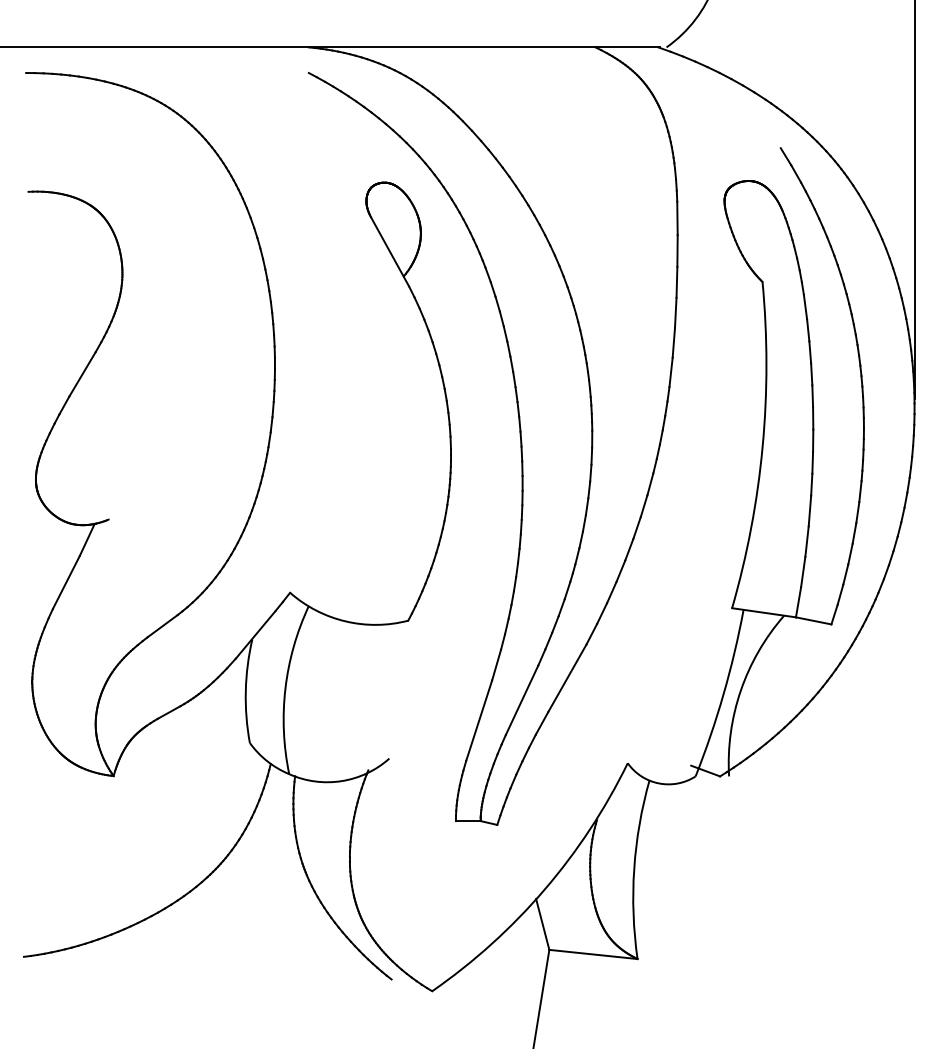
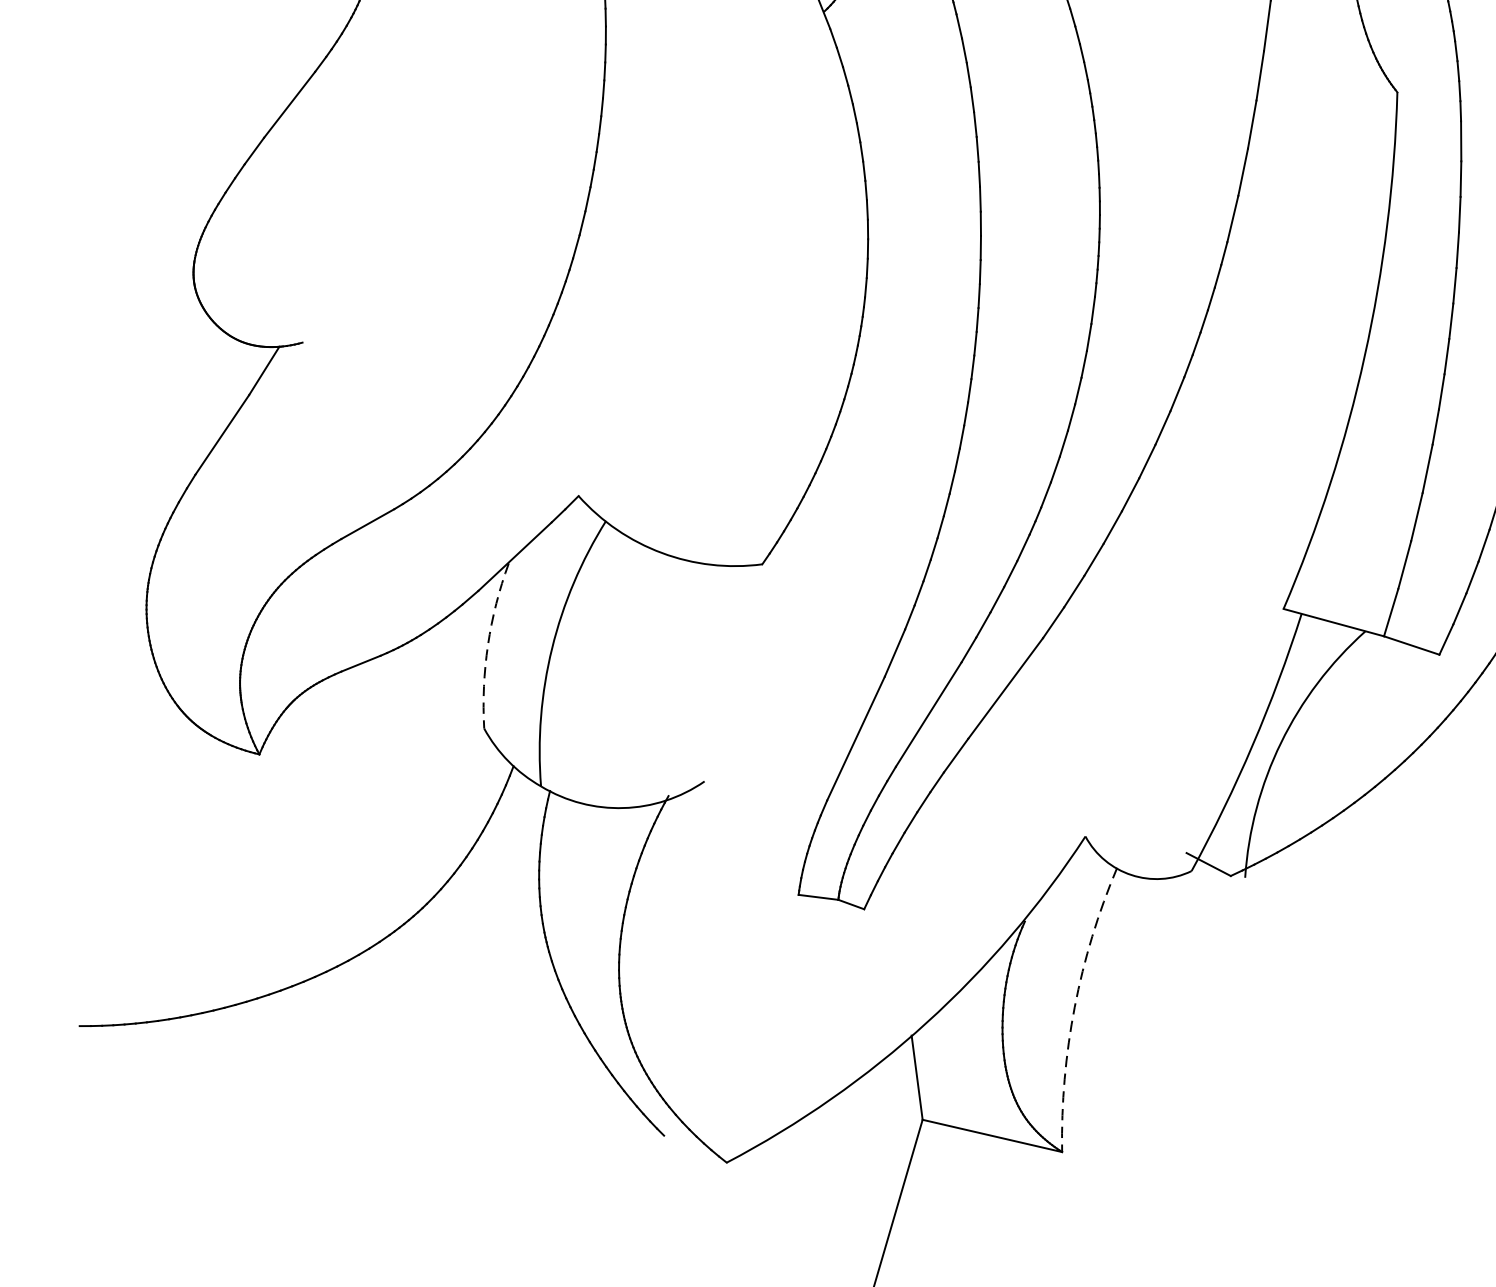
arc: (245, 691) -> (487, 645), solid -> dashed
arc: (634, 868) -> (1075, 1006), solid -> dashed

